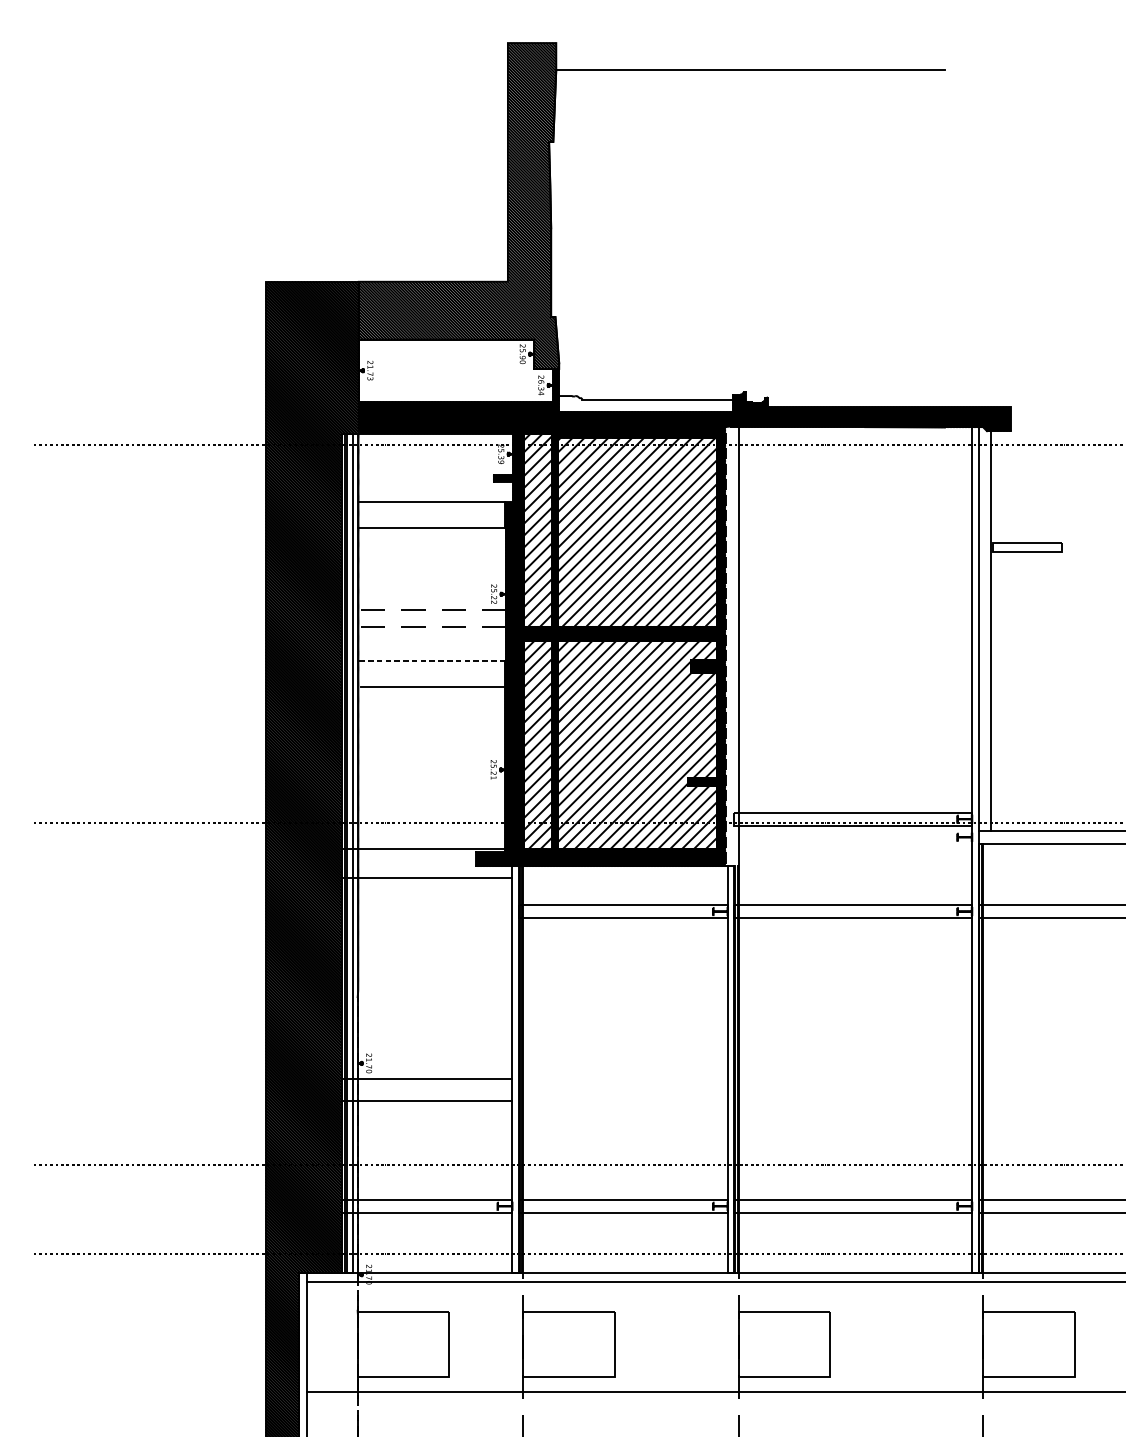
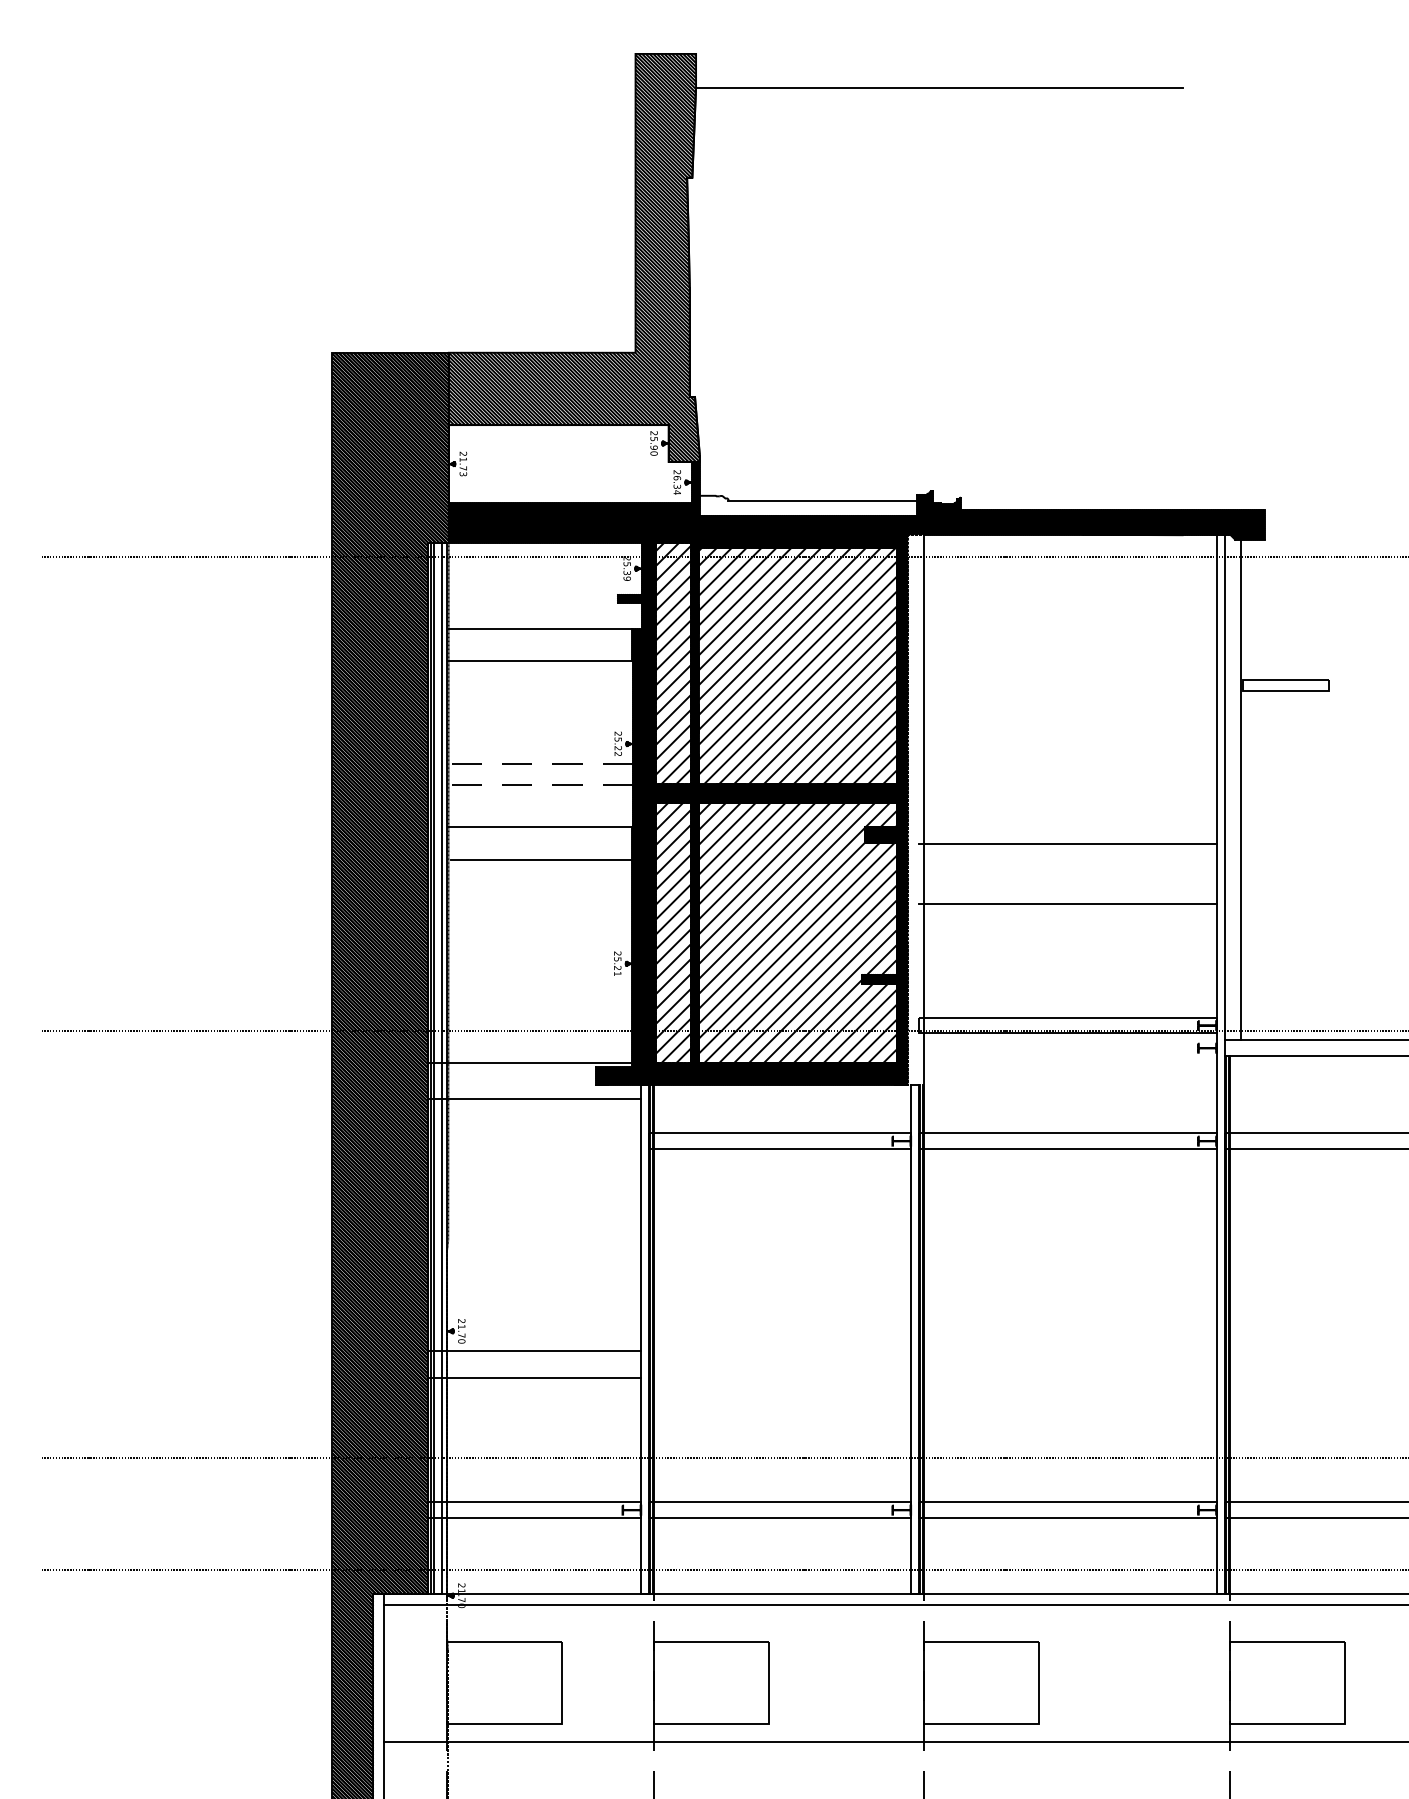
line: (431, 660) -> (540, 827), dashed -> solid
line: (852, 674) -> (1067, 844), added
line: (852, 721) -> (1067, 903), added

